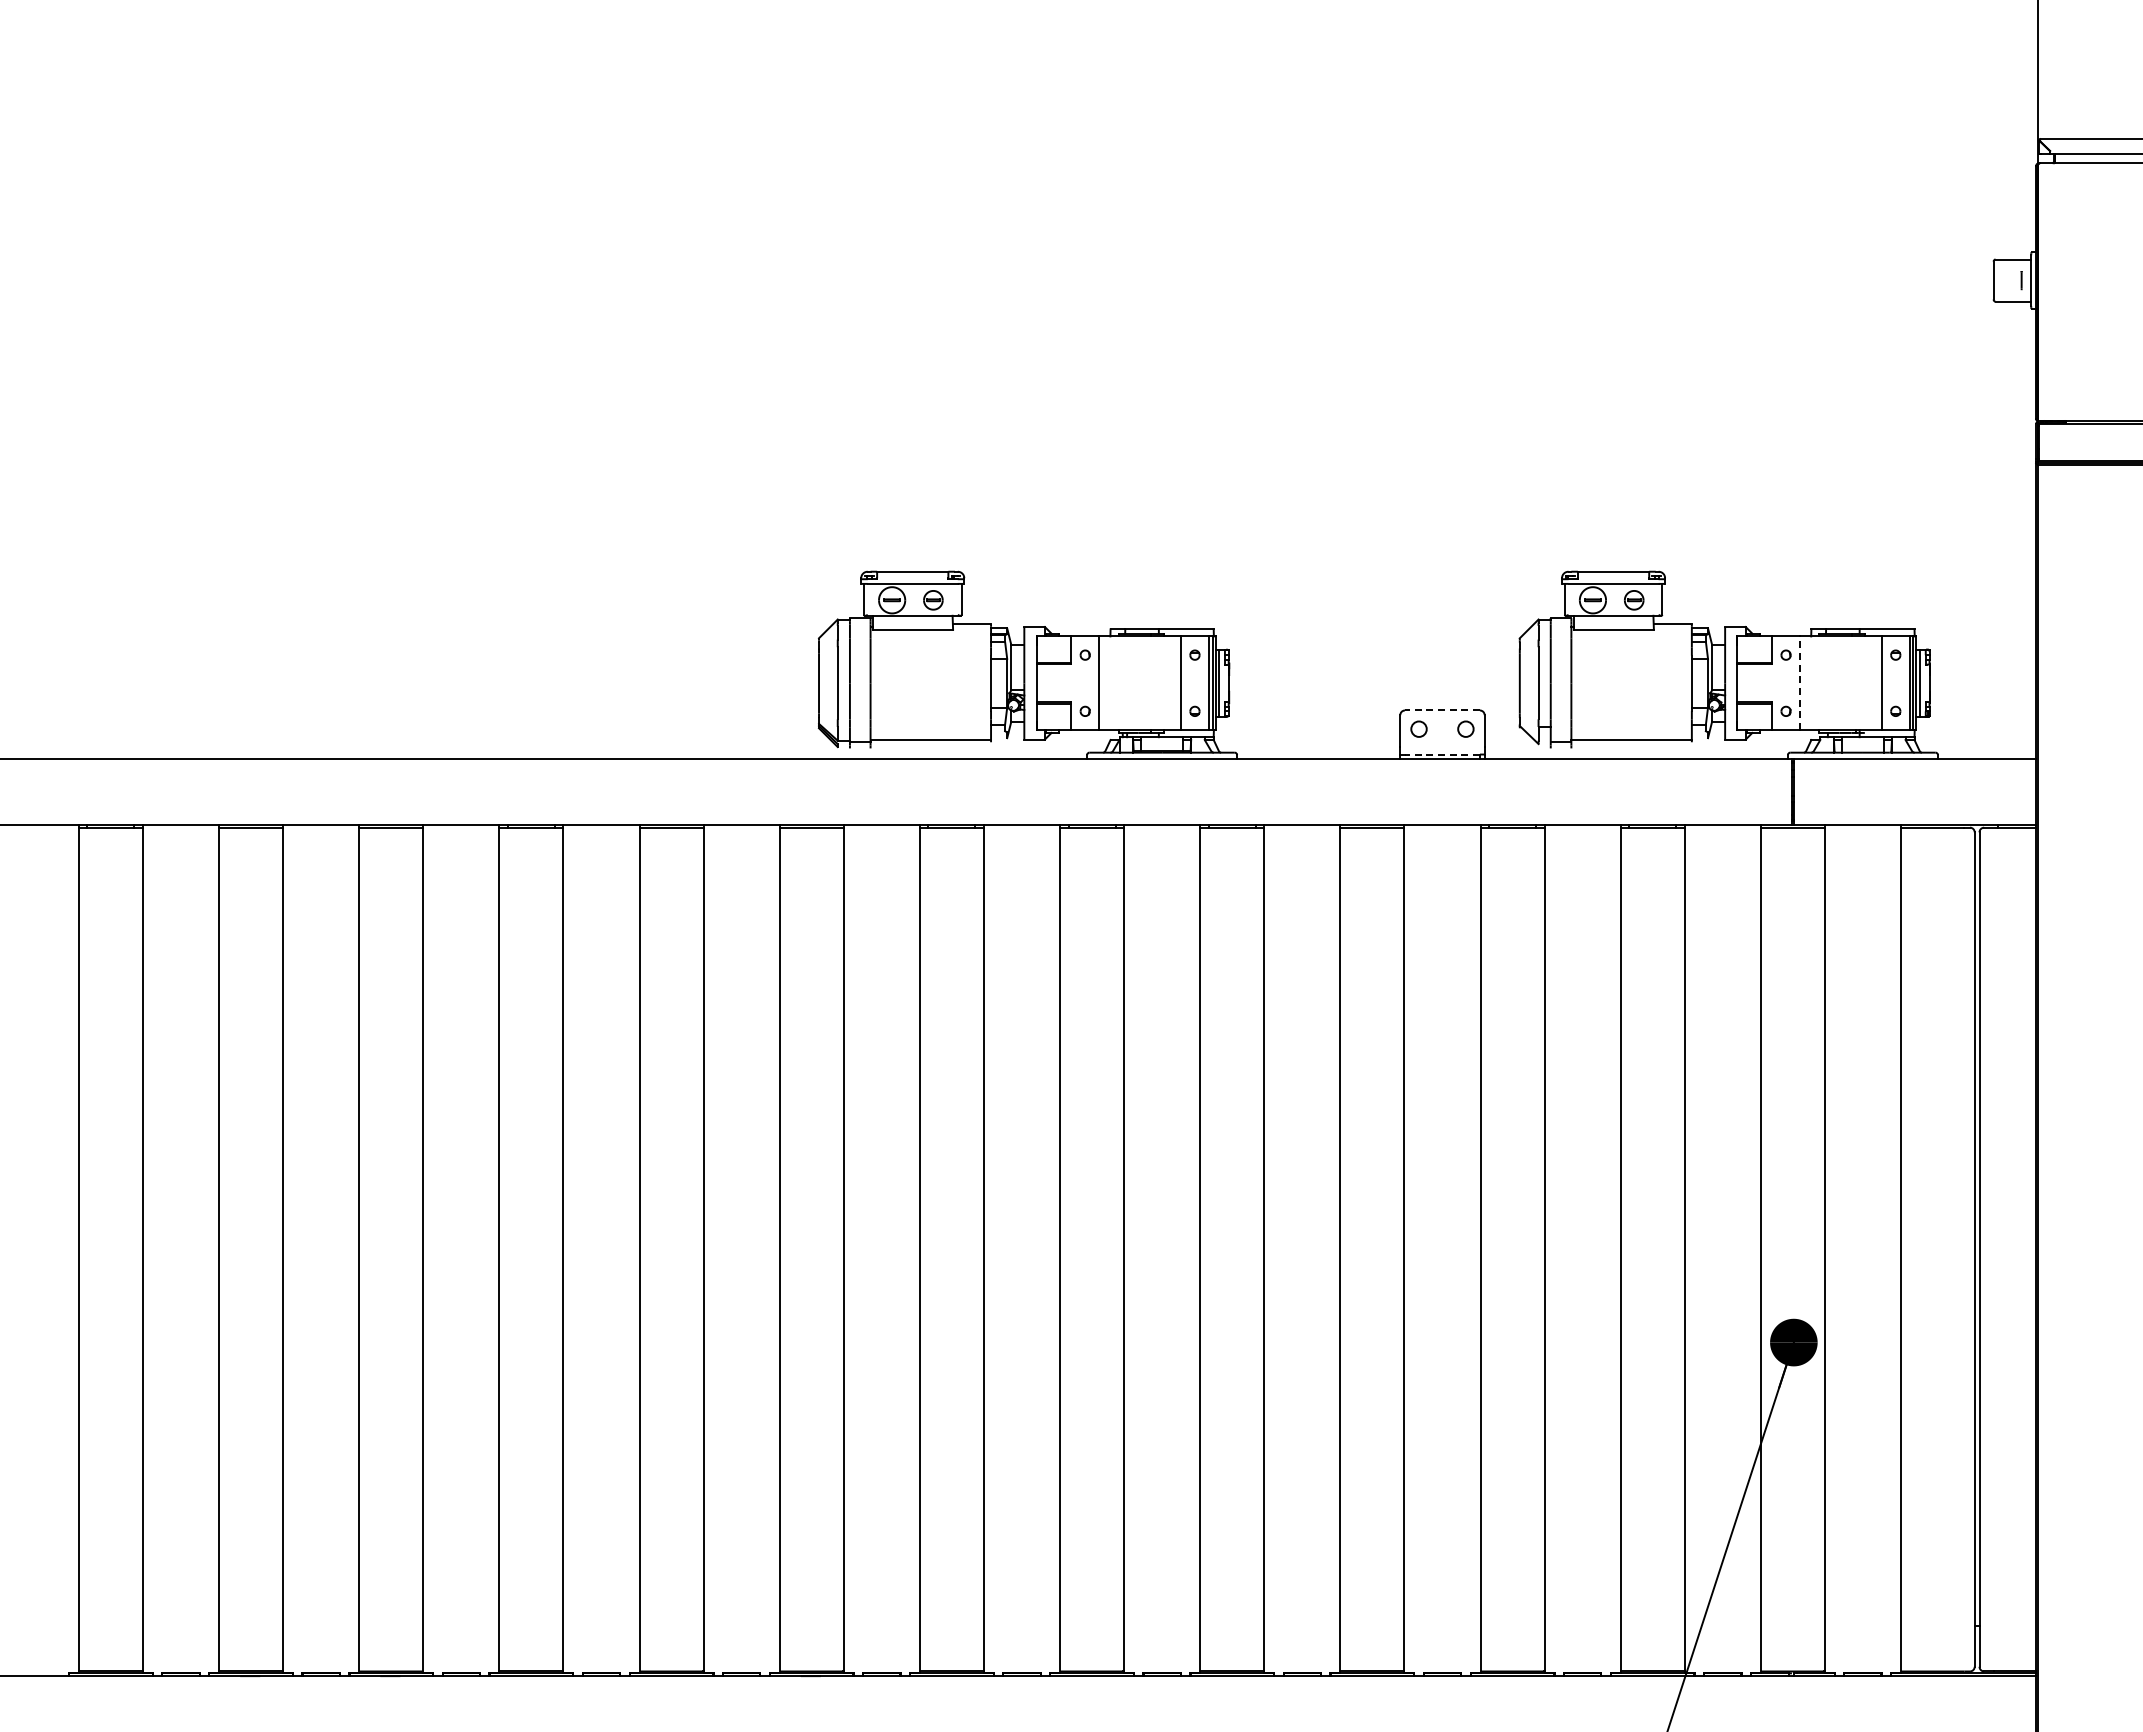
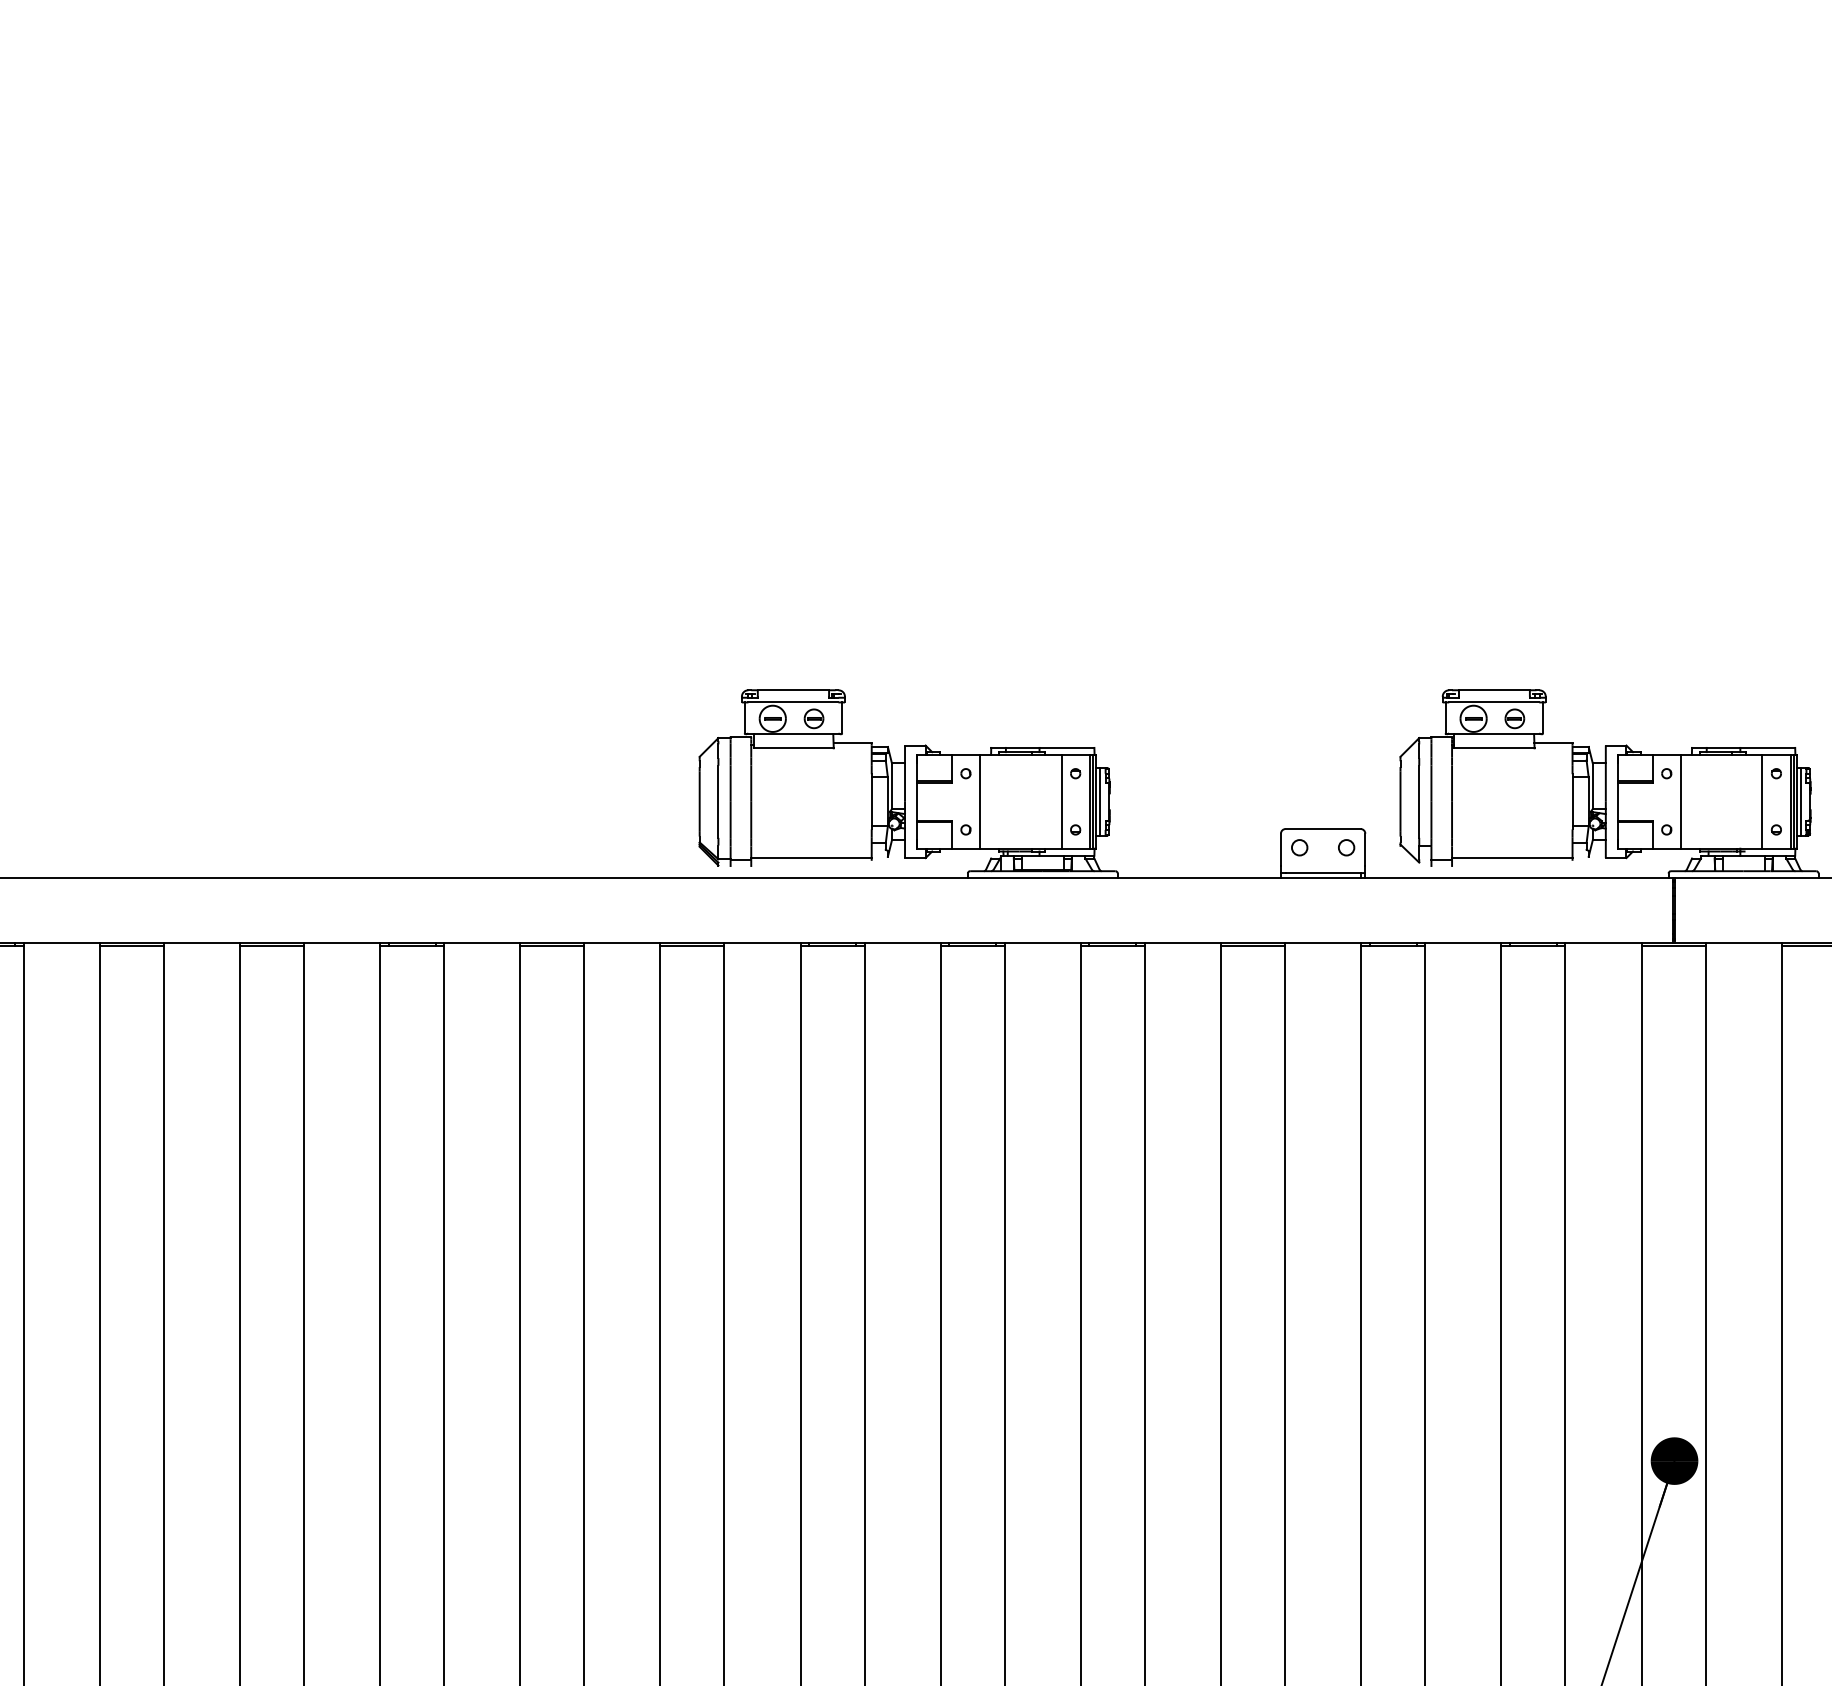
line: (1800, 683) -> (1681, 802), dashed -> solid
line: (1442, 710) -> (1323, 829), dashed -> solid
line: (1442, 754) -> (1323, 873), dashed -> solid

